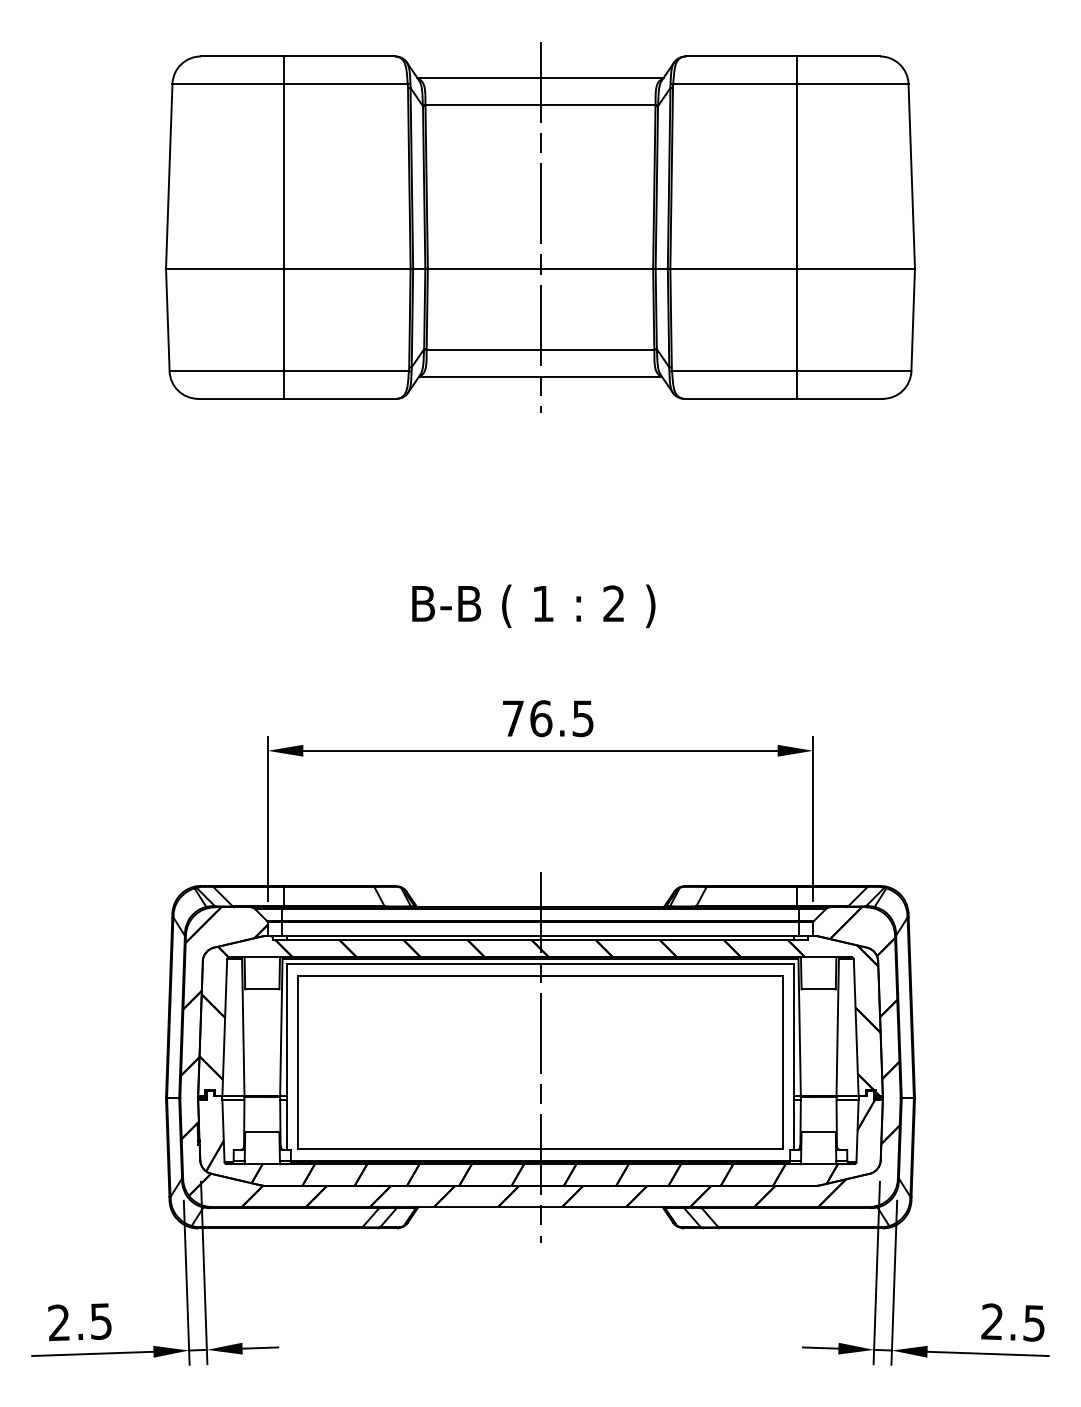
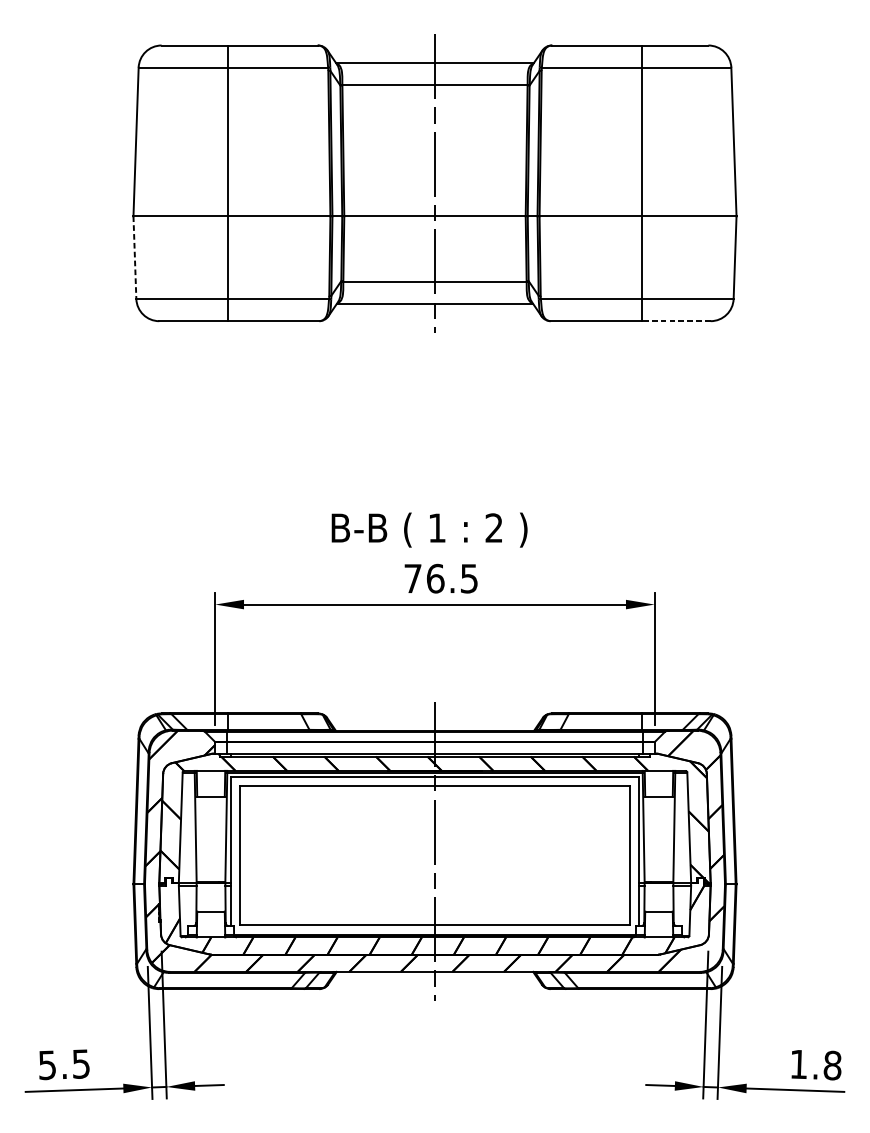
line: (167, 320) -> (134, 258), solid -> dashed
line: (840, 398) -> (676, 320), solid -> dashed
text: (533, 606) -> (429, 530), moved
text: (58, 1322) -> (46, 1064), 2.5 -> 5.5
text: (1013, 1322) -> (815, 1064), 2.5 -> 1.8

